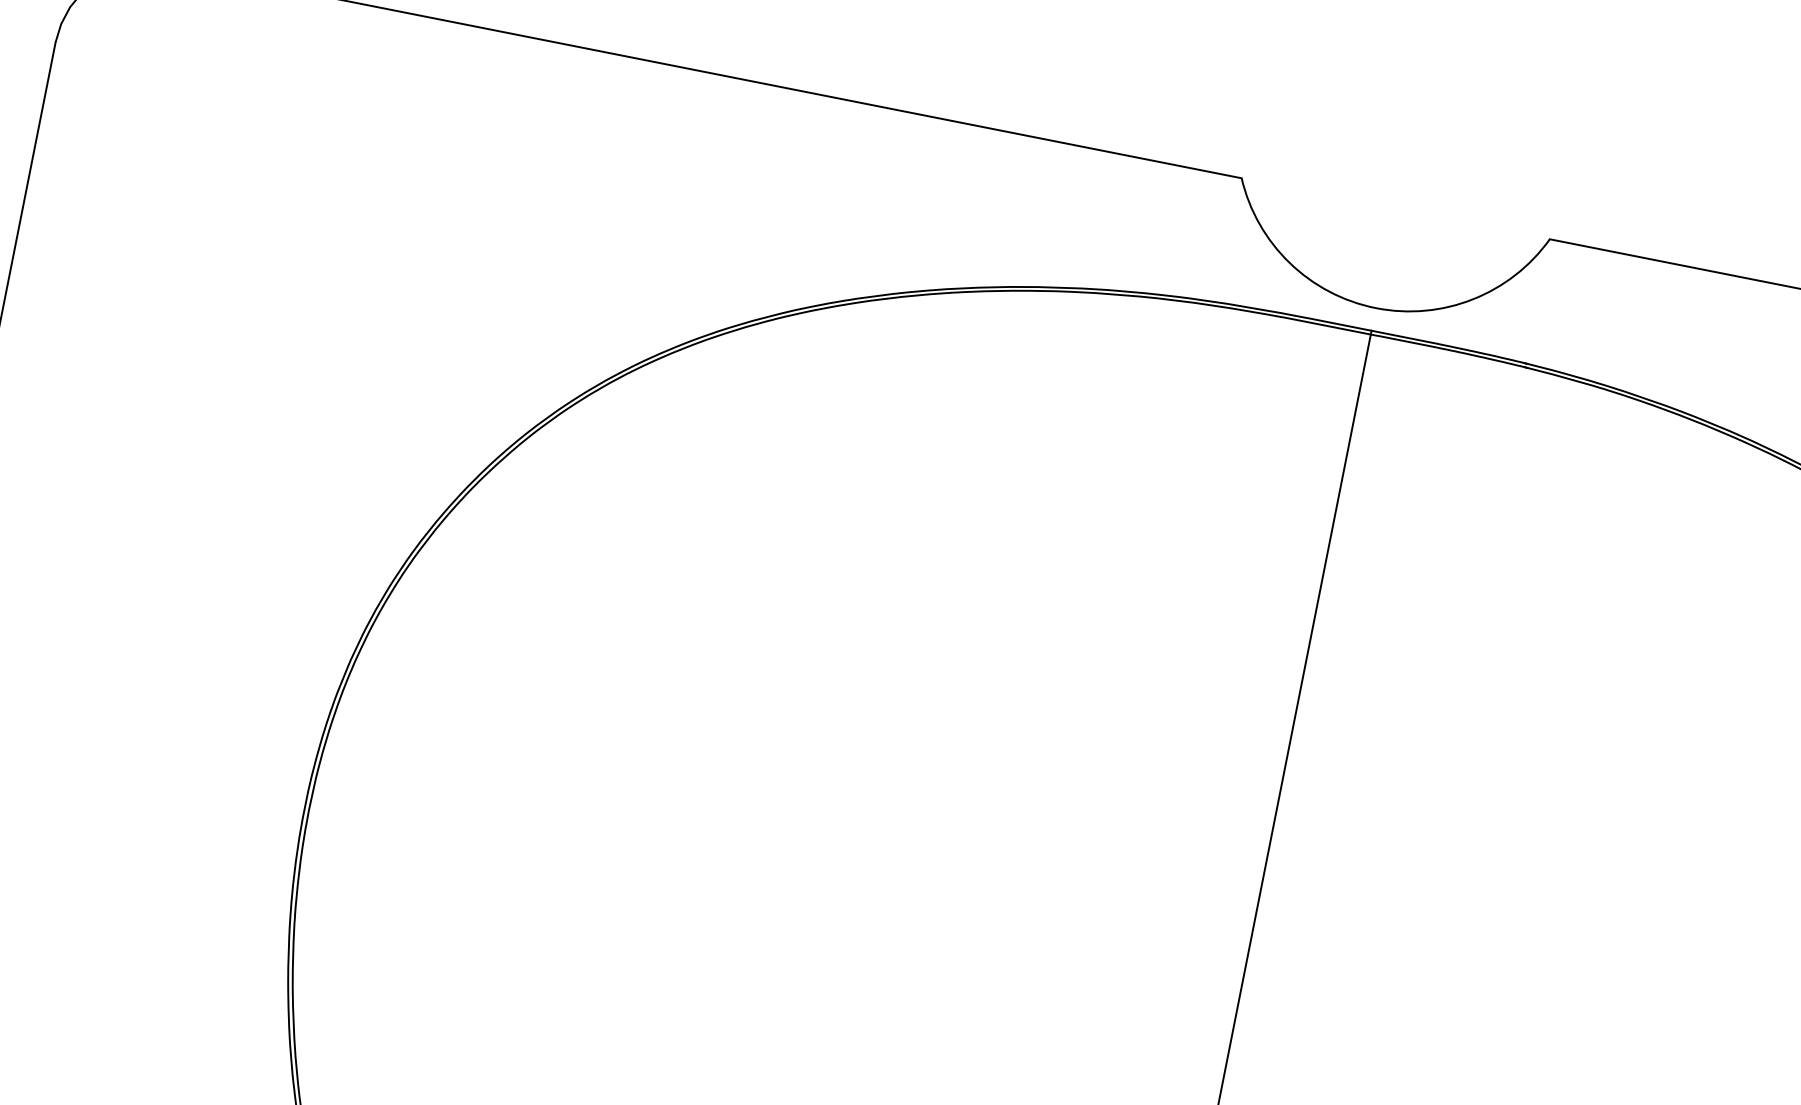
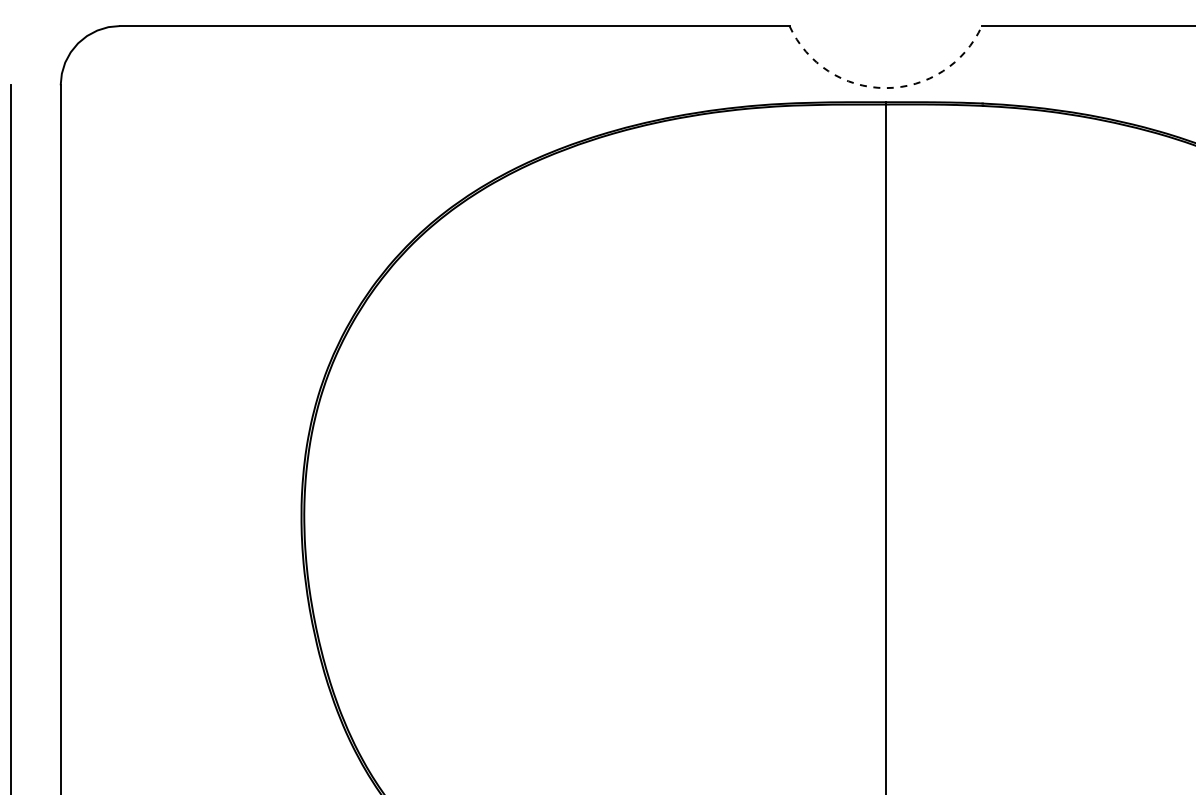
arc: (1375, 308) -> (885, 88), solid -> dashed

